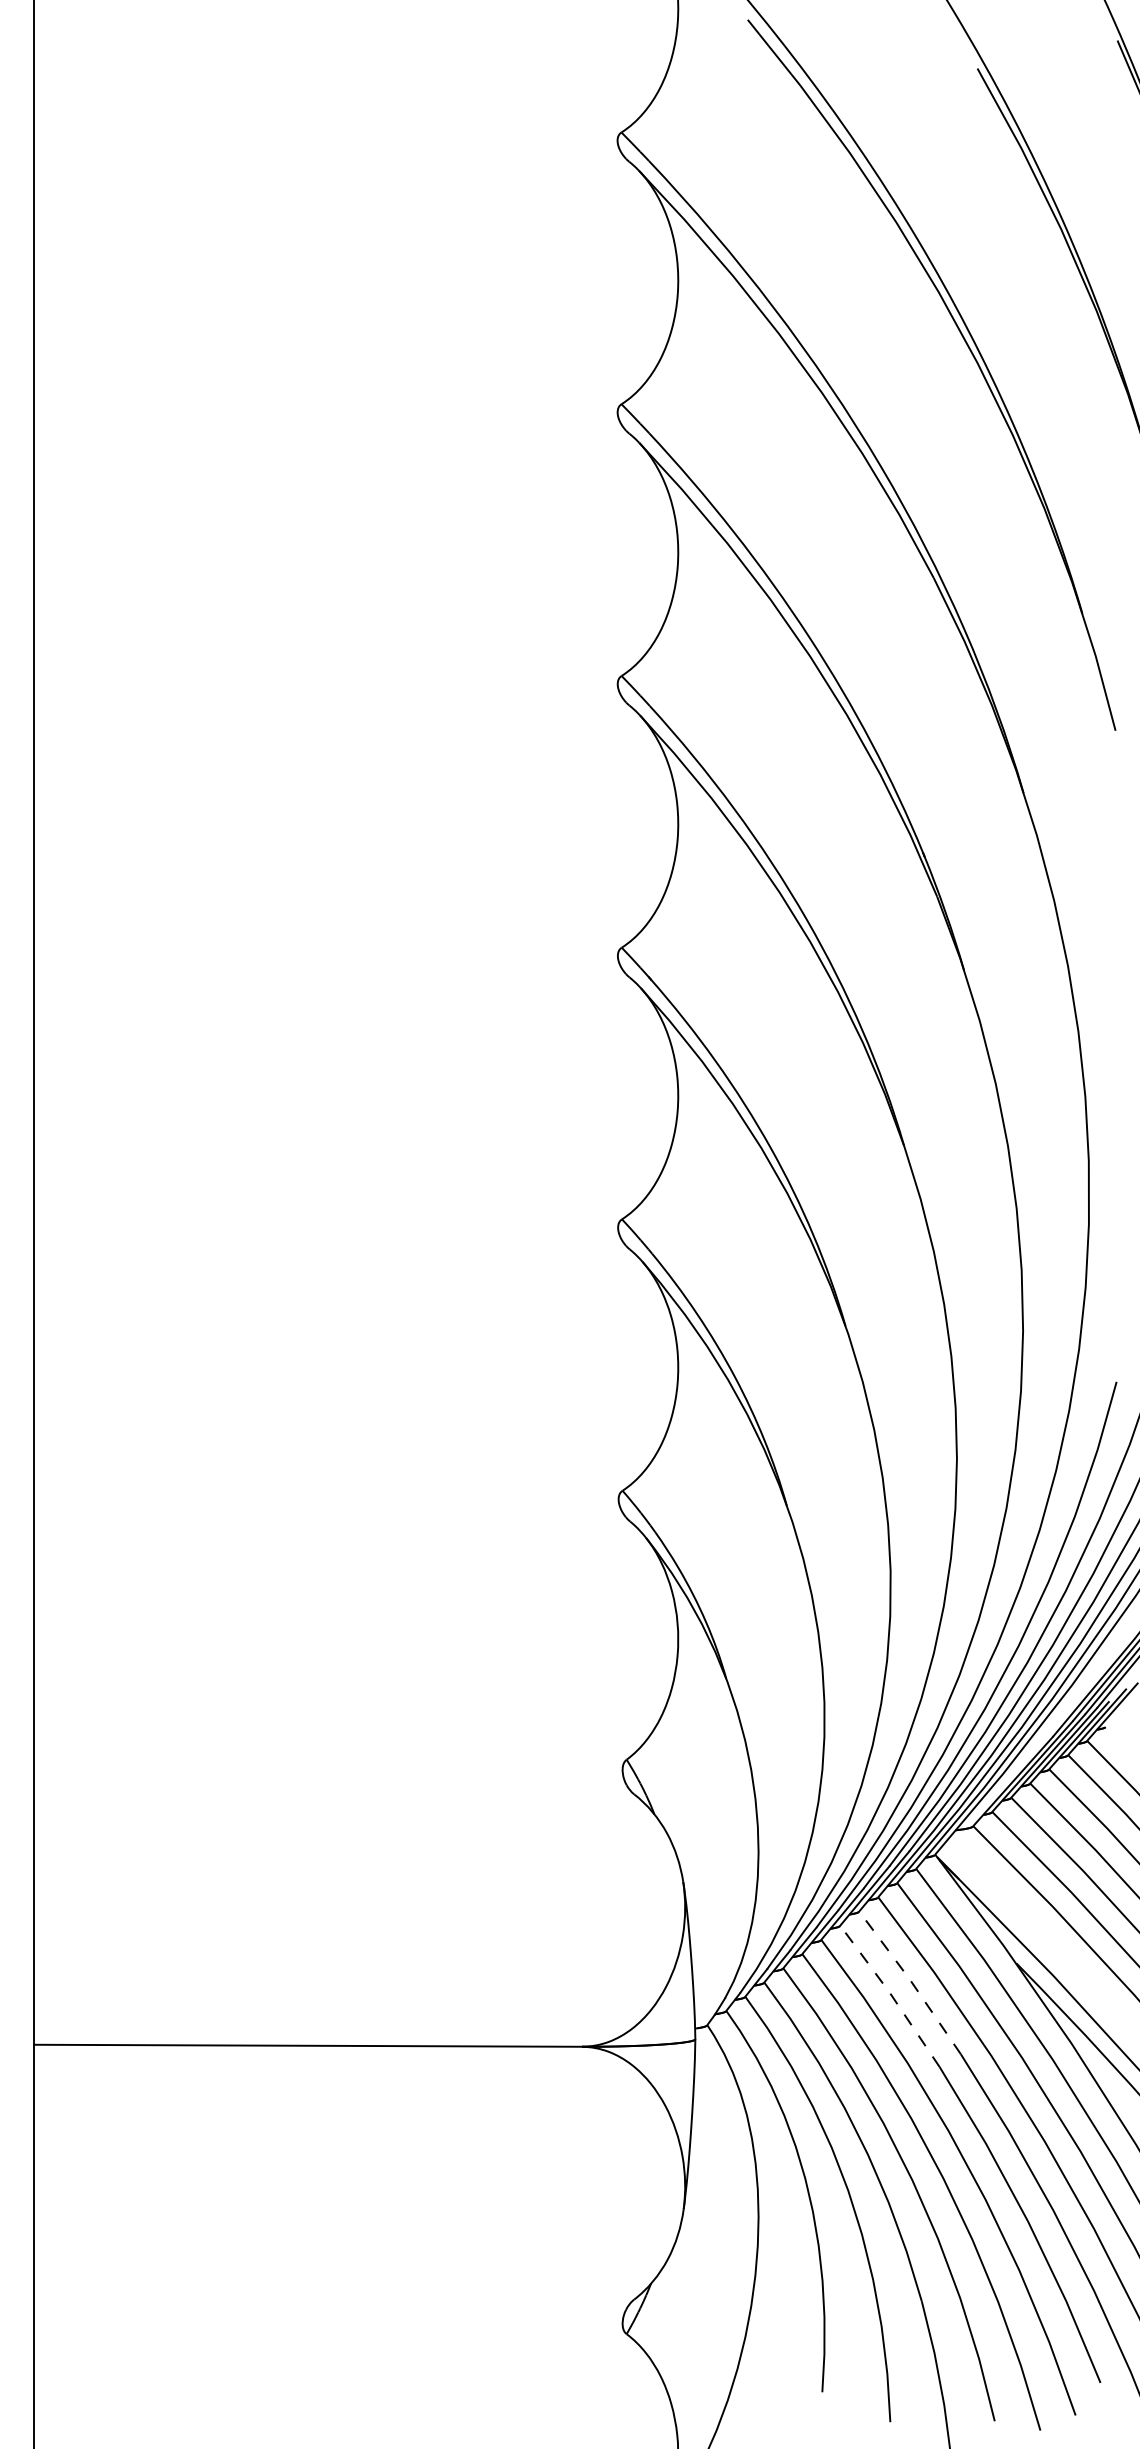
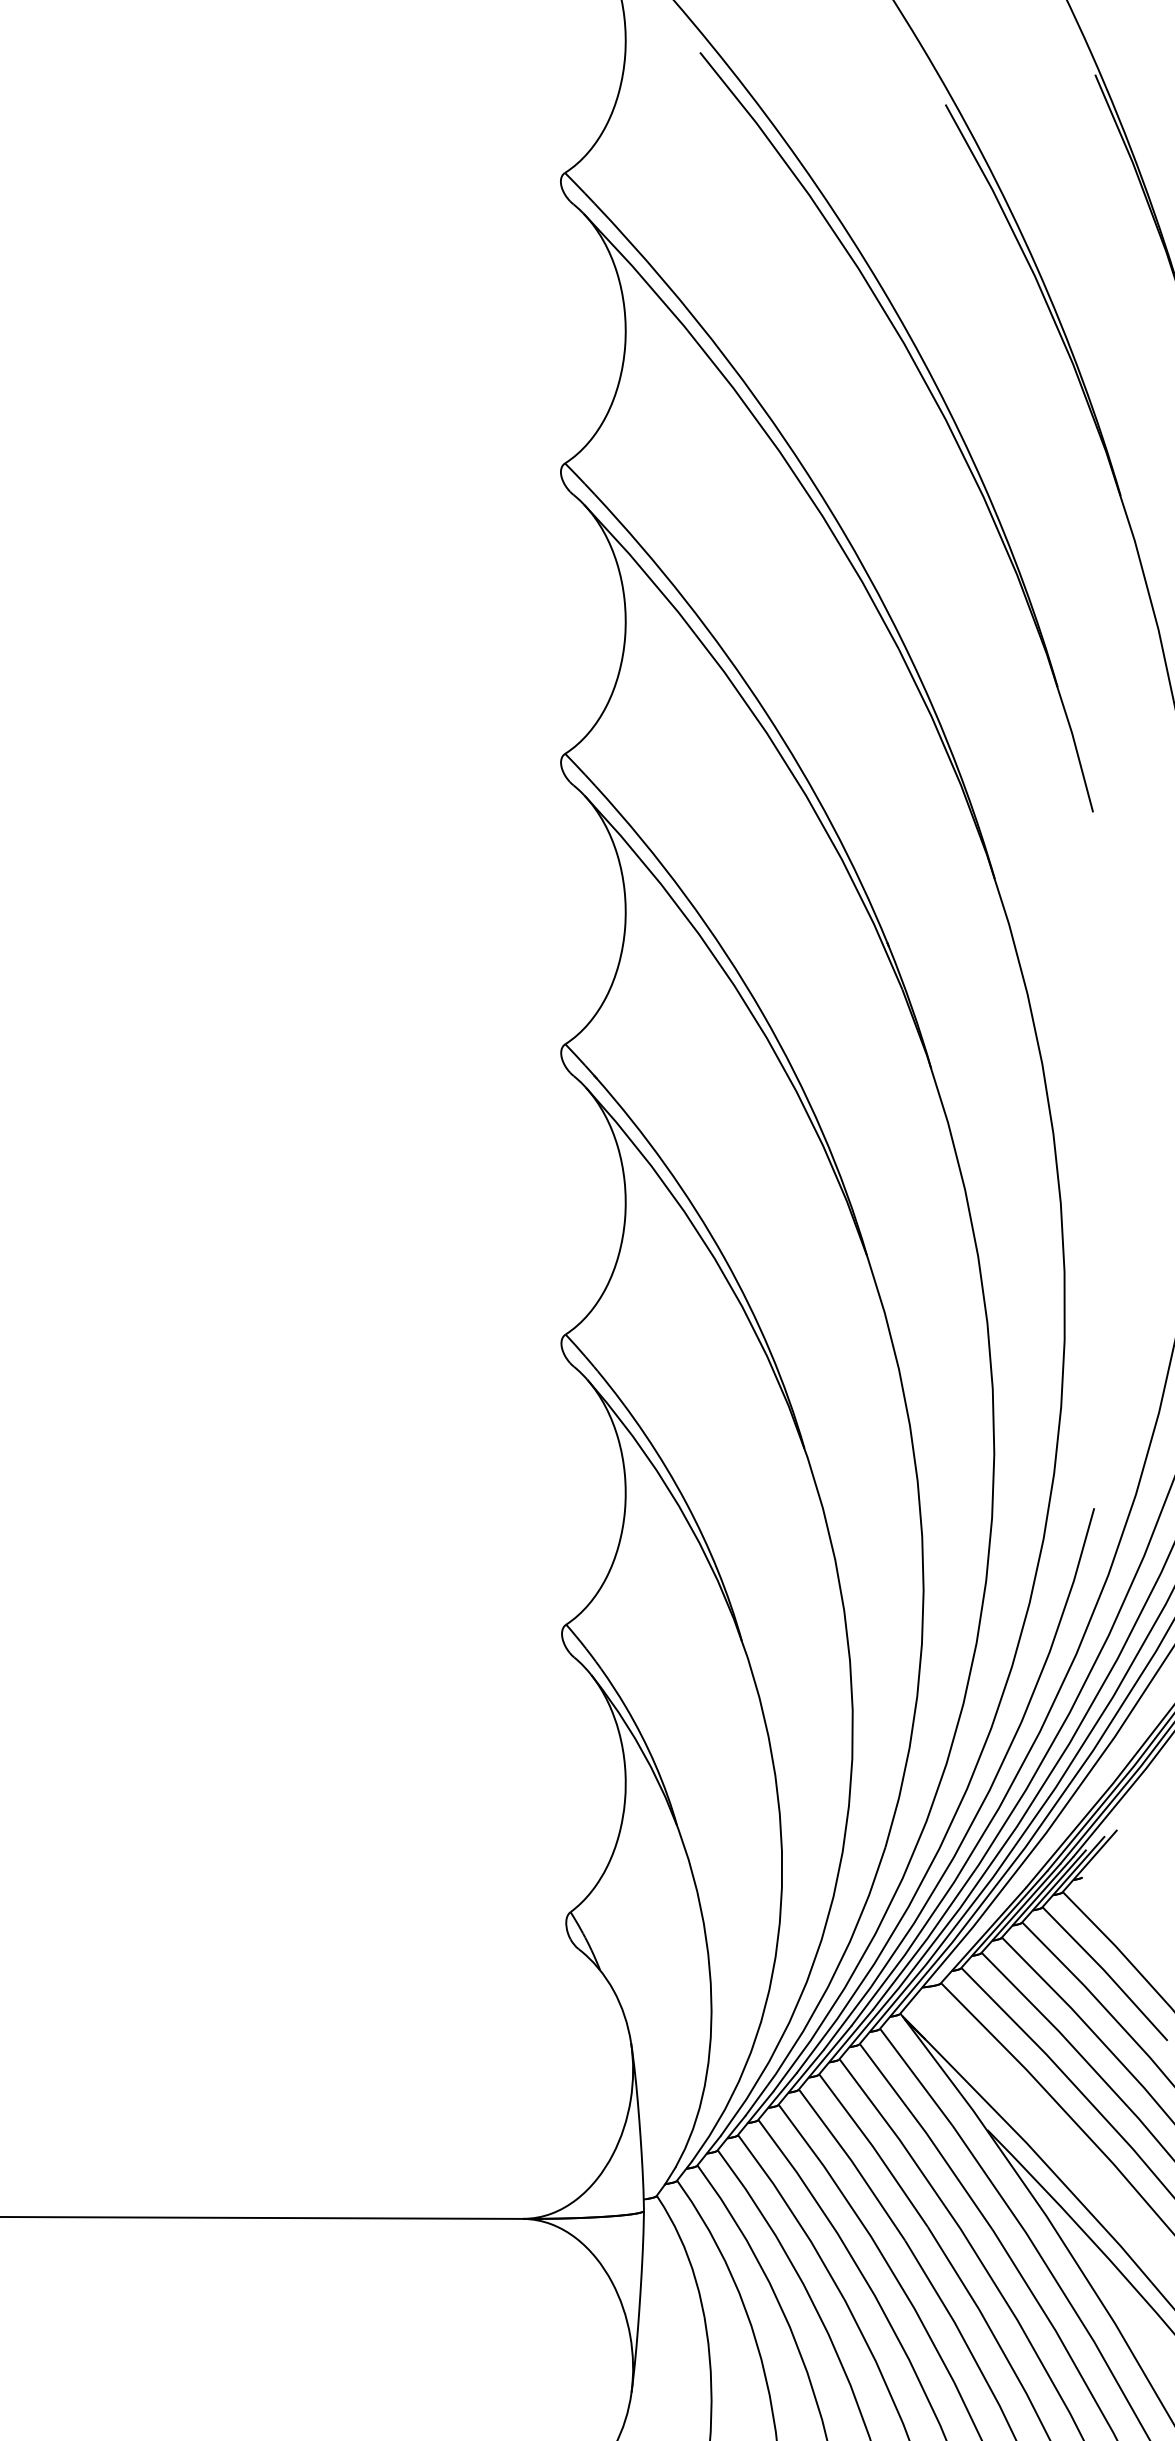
line: (910, 1981) -> (873, 2149), dashed -> solid
line: (891, 1994) -> (853, 2163), dashed -> solid

